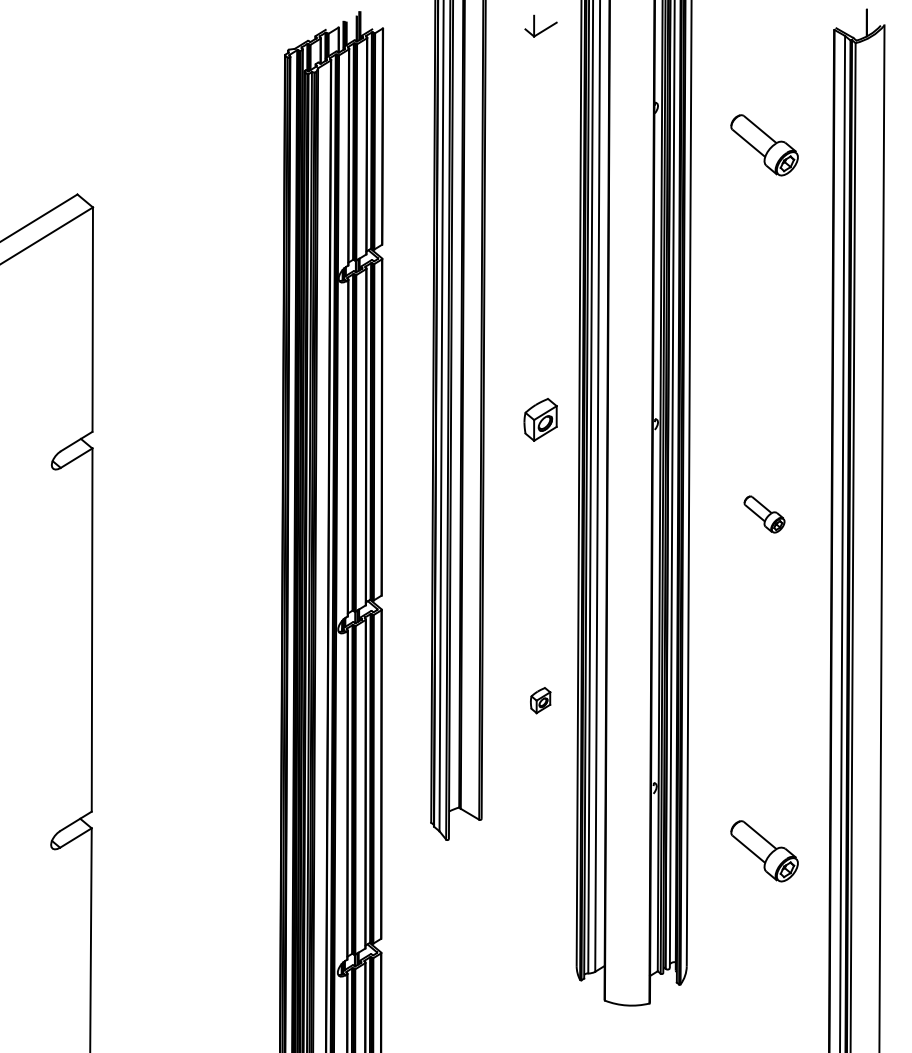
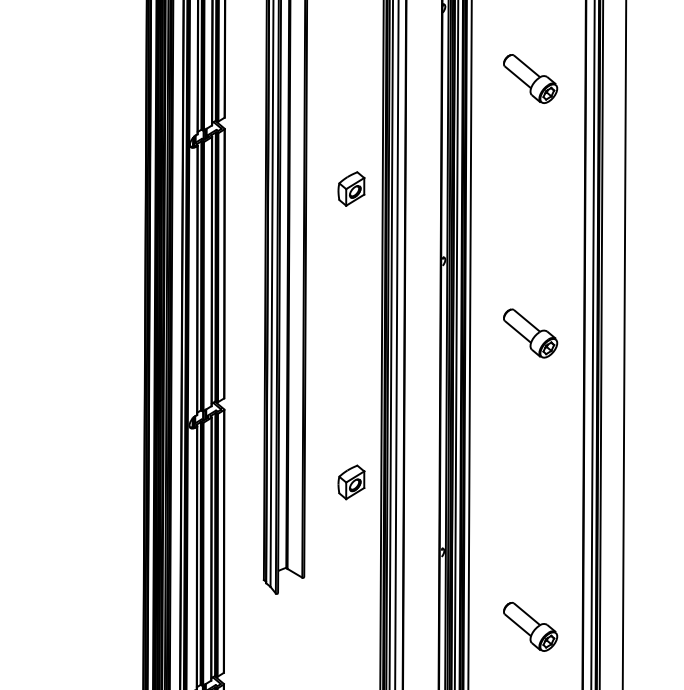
part: (764, 145) -> (530, 79), moved
part: (540, 419) -> (351, 188), moved
part: (764, 514) -> (530, 333), size x1.67
part: (540, 700) -> (351, 482), size x1.67
part: (764, 851) -> (530, 627), moved

